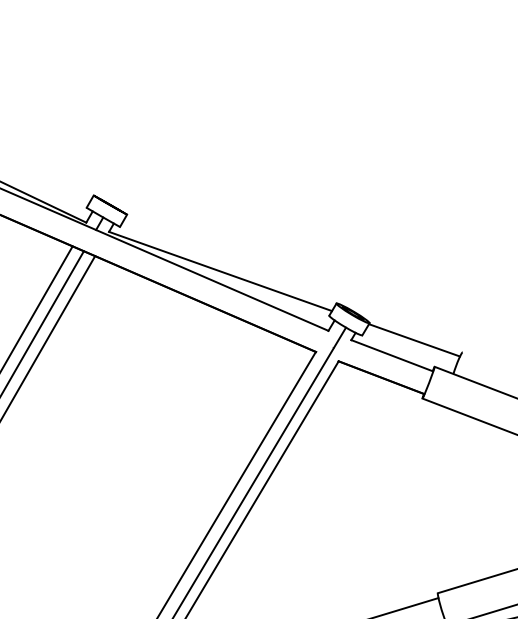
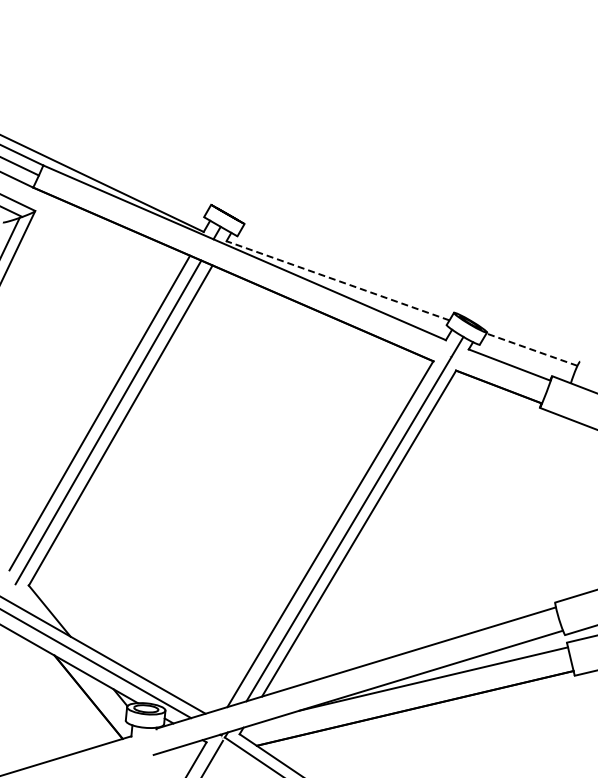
line: (220, 271) -> (337, 280), solid -> dashed
line: (414, 340) -> (531, 349), solid -> dashed

